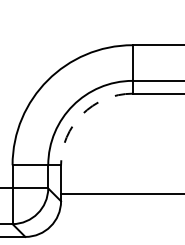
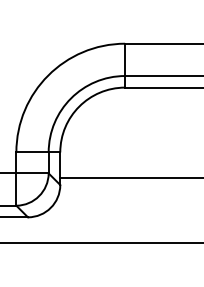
arc: (82, 114) -> (79, 106), dashed -> solid

